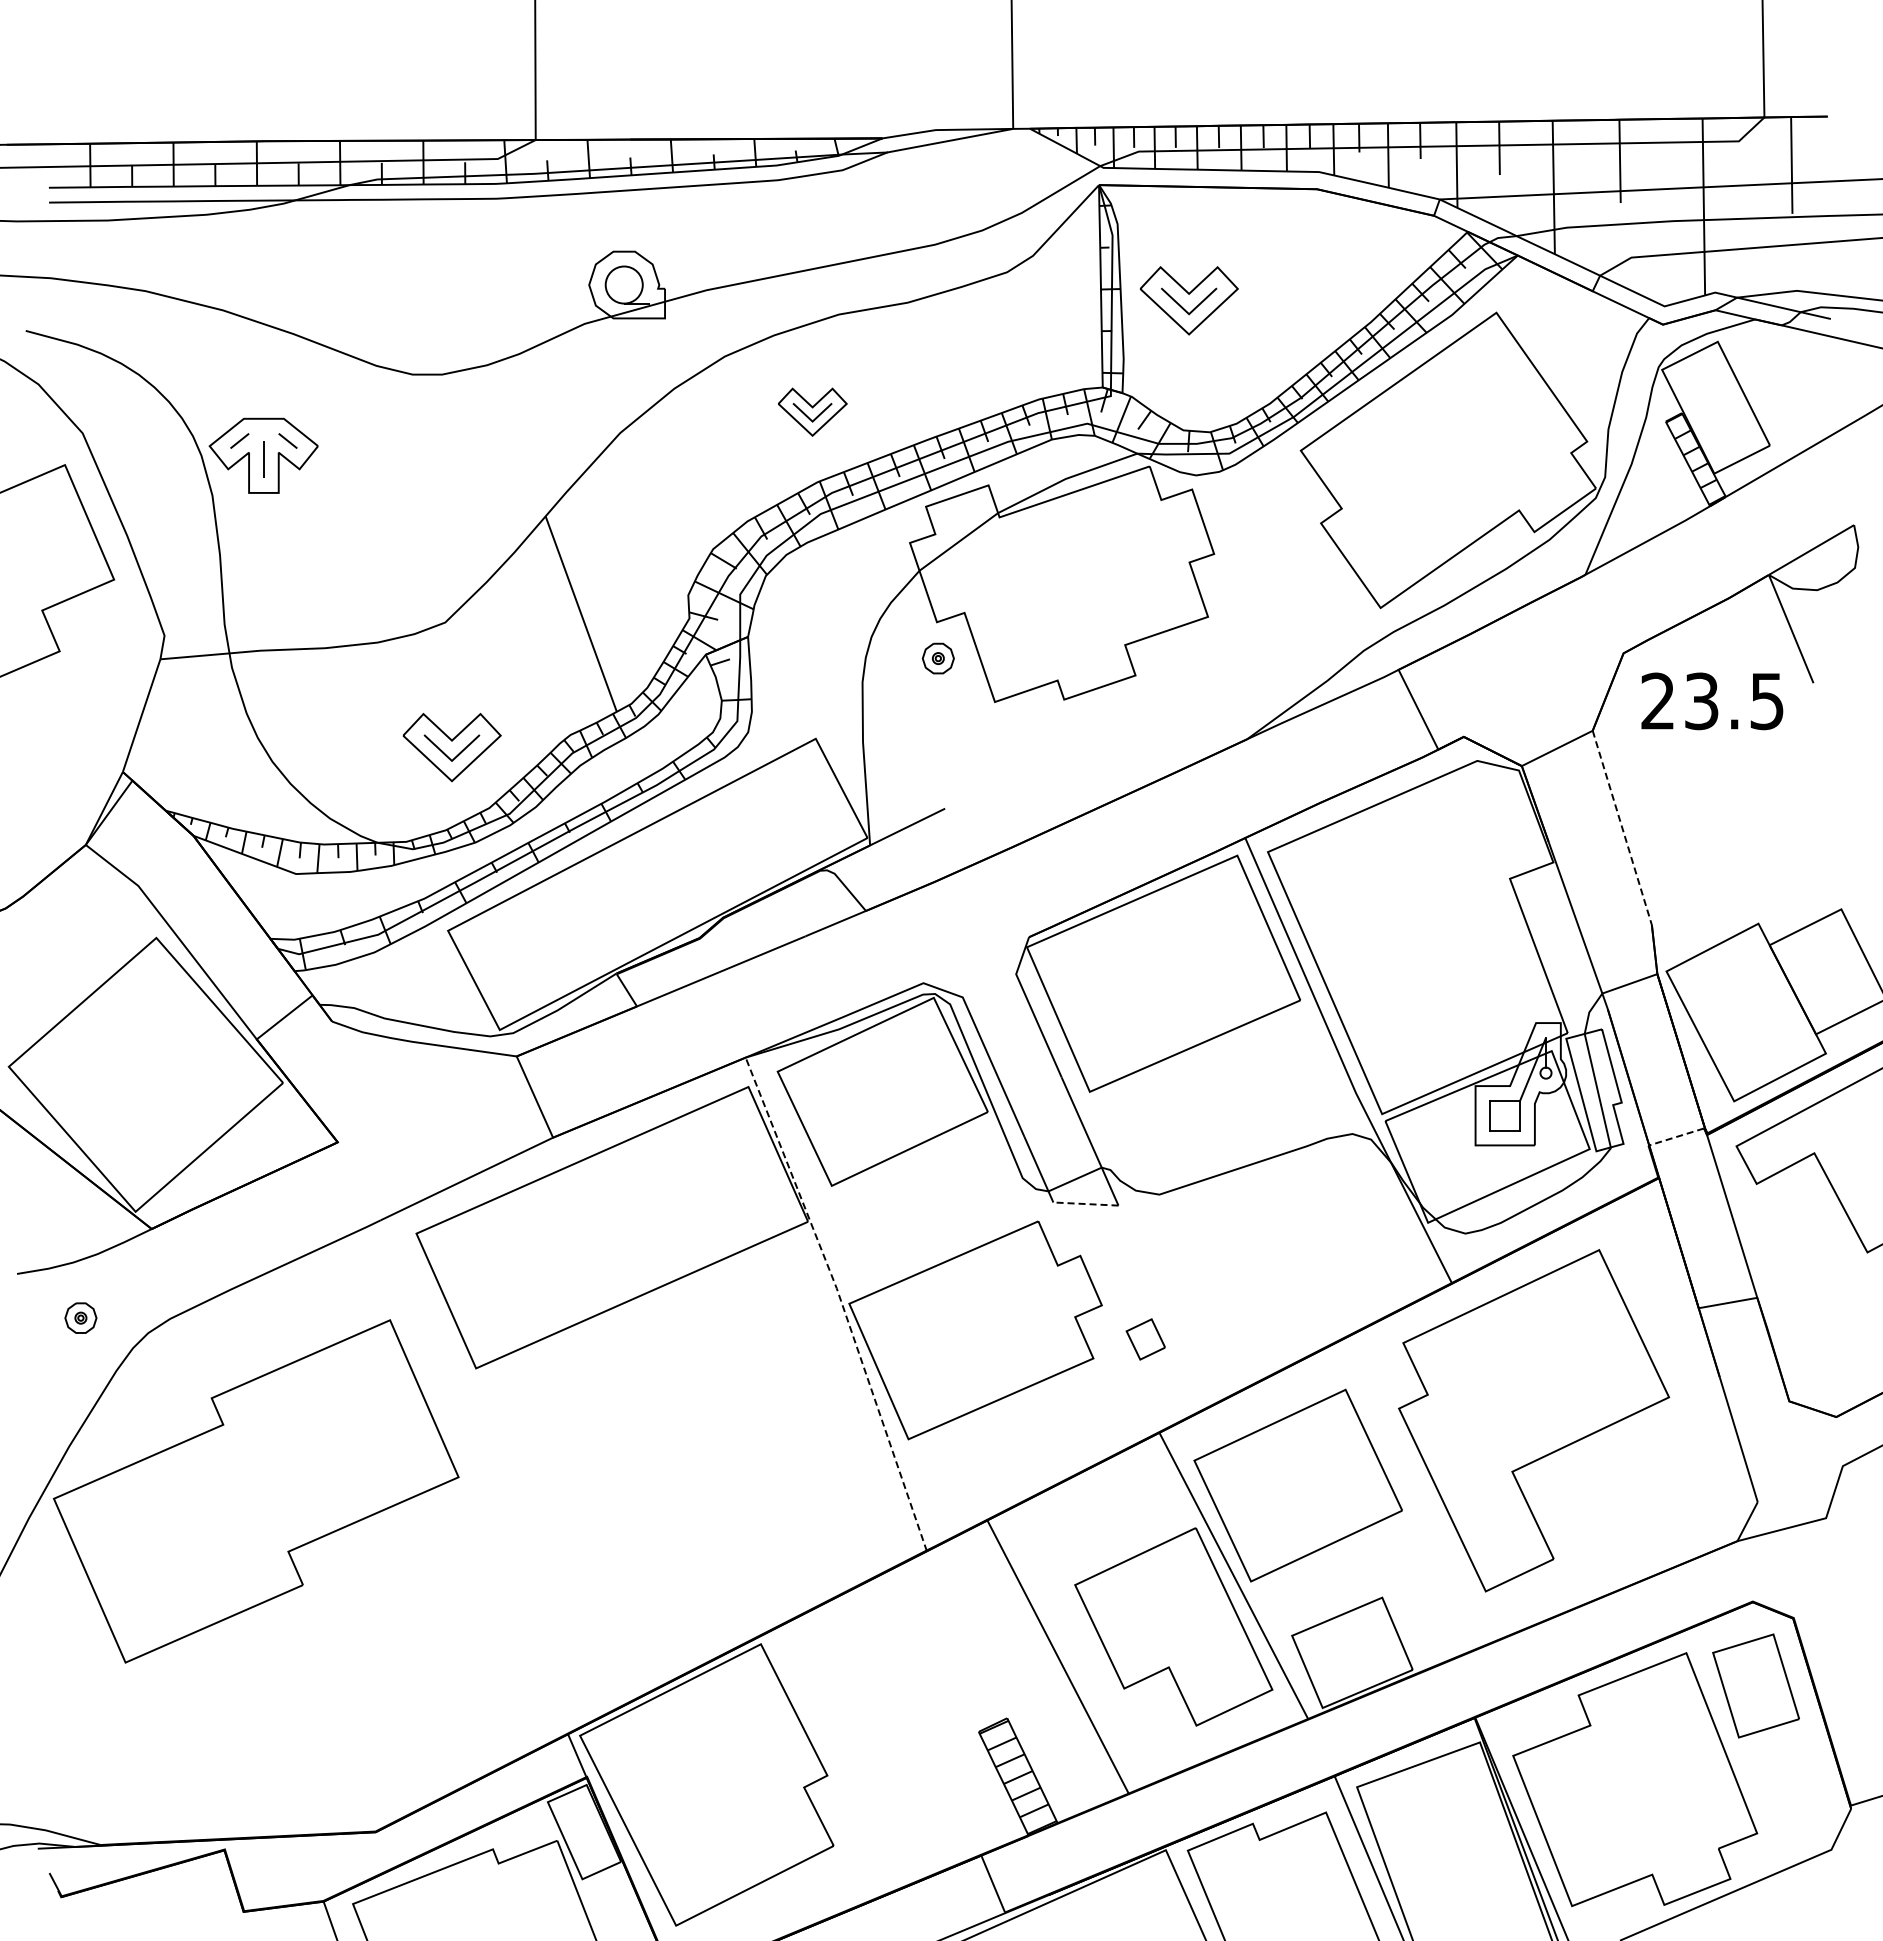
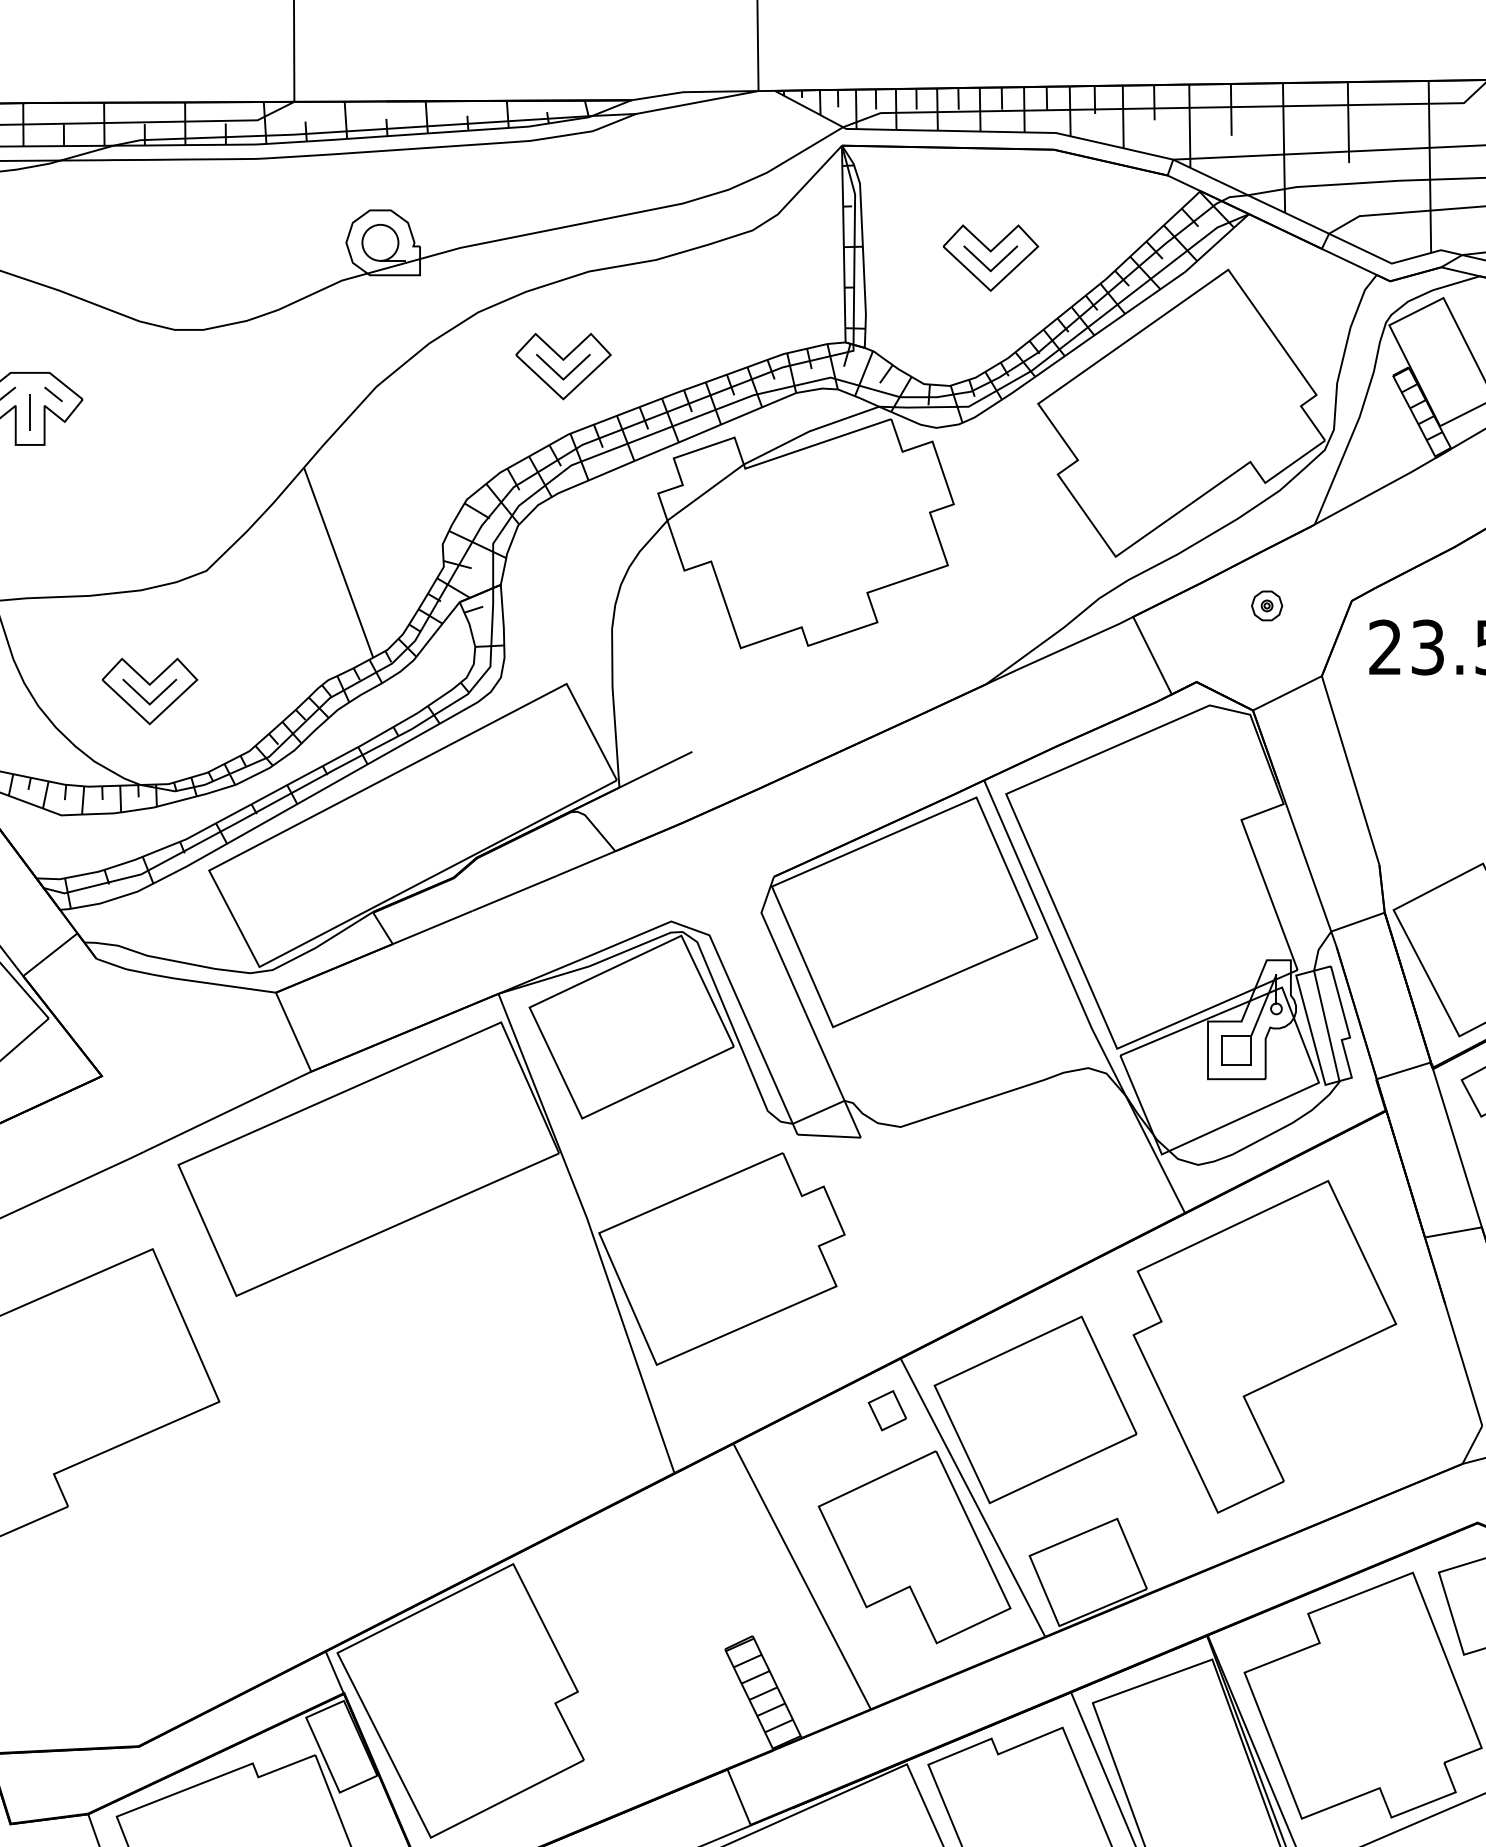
part: (1189, 300) -> (991, 257), moved
part: (812, 411) -> (563, 365), size x1.43
part: (937, 658) -> (1266, 605), moved
part: (451, 747) -> (149, 691), moved
line: (1622, 827) -> (1350, 770), dashed -> solid
line: (1675, 1137) -> (1402, 1071), dashed -> solid
line: (1085, 1204) -> (828, 1136), dashed -> solid
line: (841, 1301) -> (591, 1230), dashed -> solid
part: (1145, 1339) -> (887, 1410), moved

